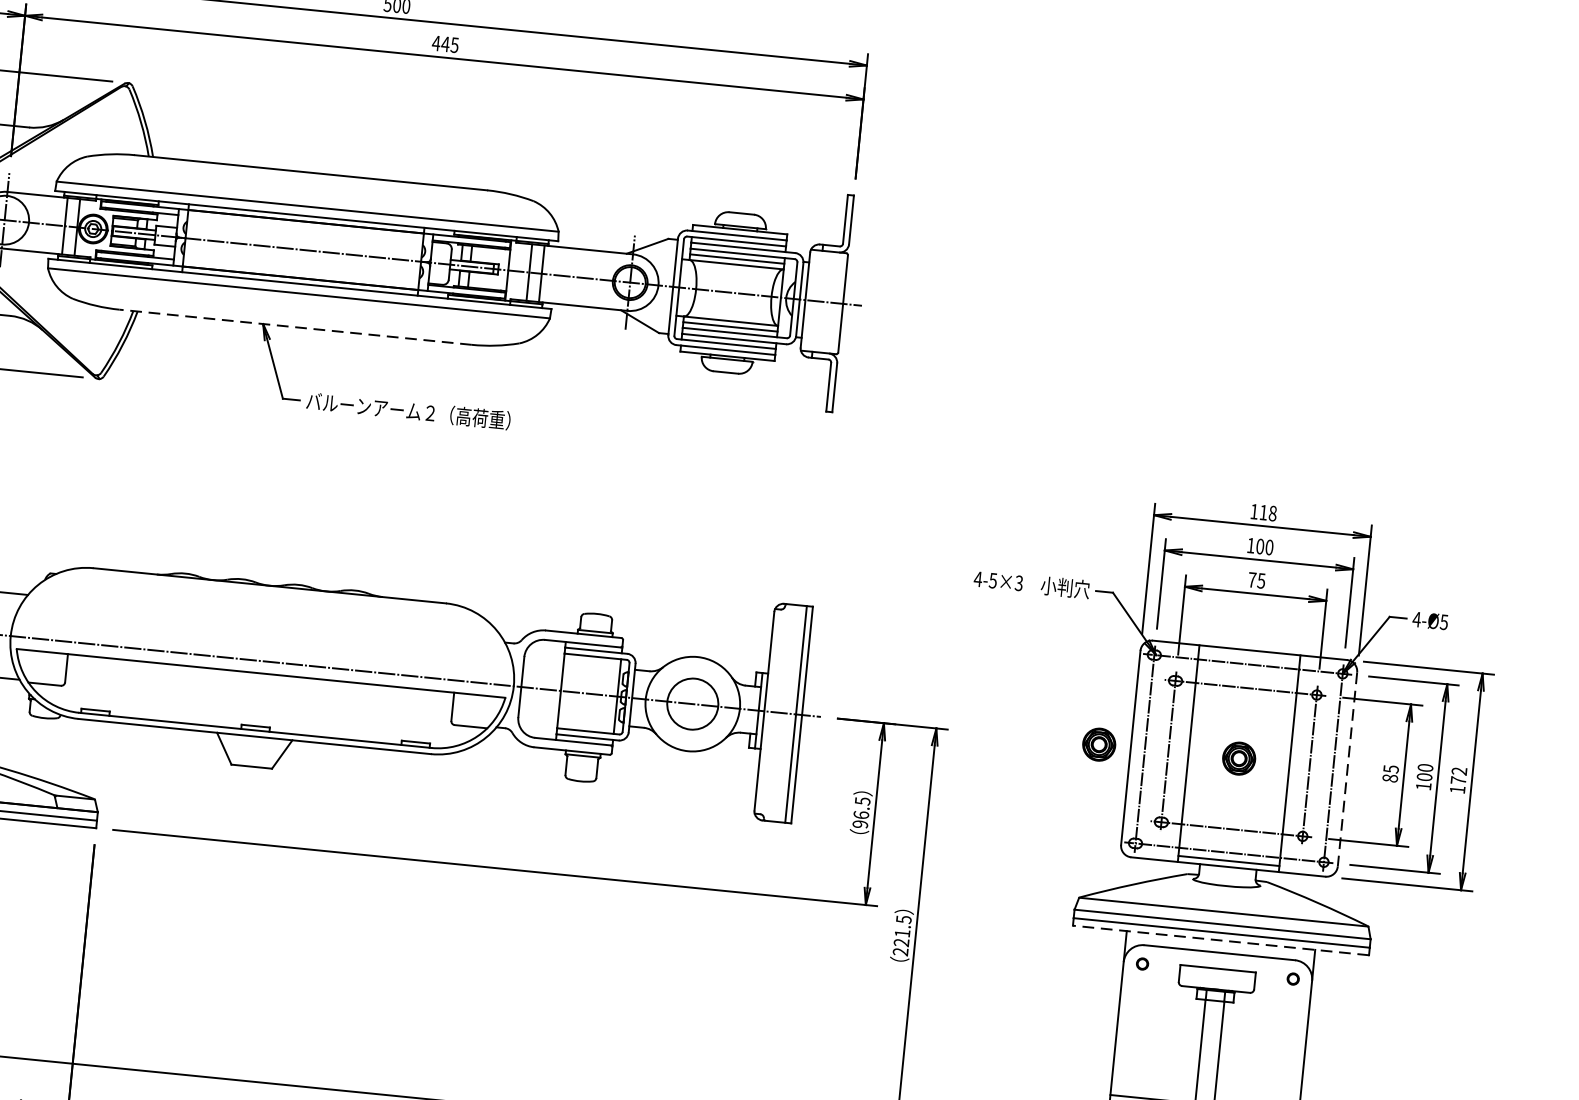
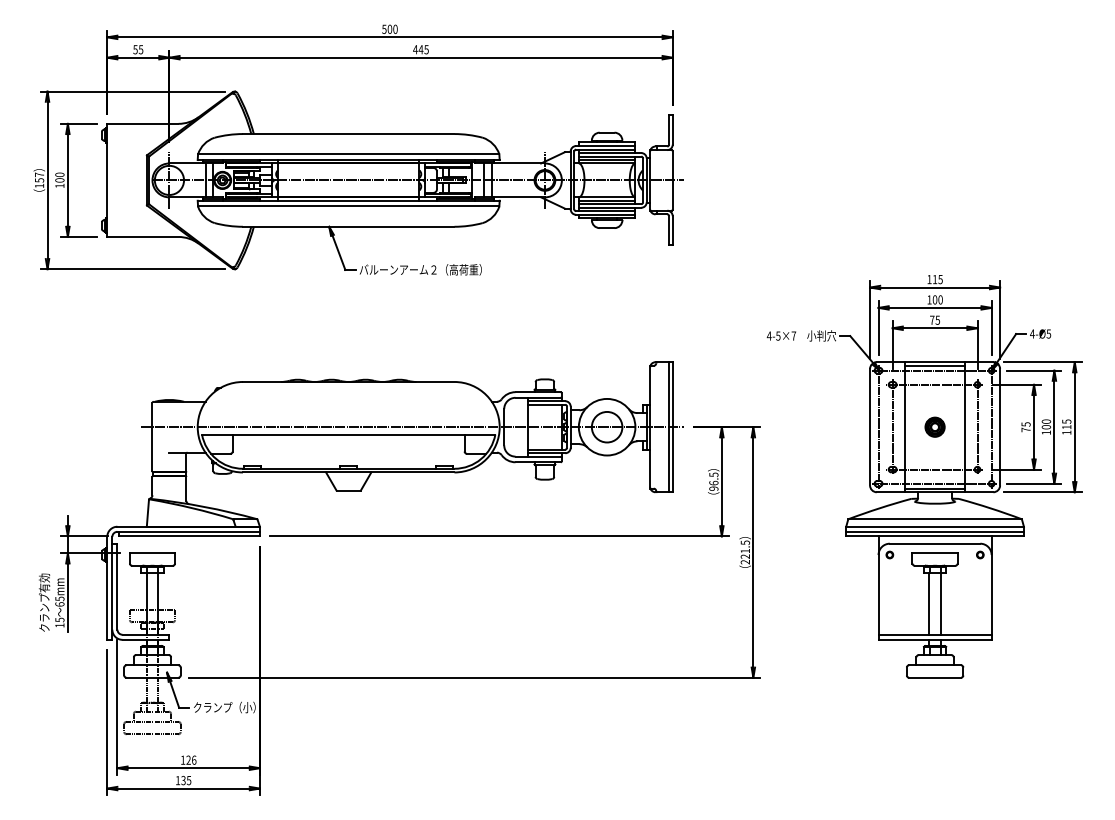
line: (295, 326) -> (348, 226), dashed -> solid
text: (1272, 511) -> (940, 278), 118 -> 115
text: (1018, 582) -> (793, 335), 4-5×3 -> 4-5×7
line: (1248, 655) -> (934, 365), added
part: (1098, 743) -> (850, 426), removed
line: (1348, 770) -> (1000, 427), dashed -> solid
text: (1458, 775) -> (1066, 424), 172 -> 115
text: (1389, 777) -> (1025, 429), 85 -> 75
line: (1221, 940) -> (935, 536), dashed -> solid

